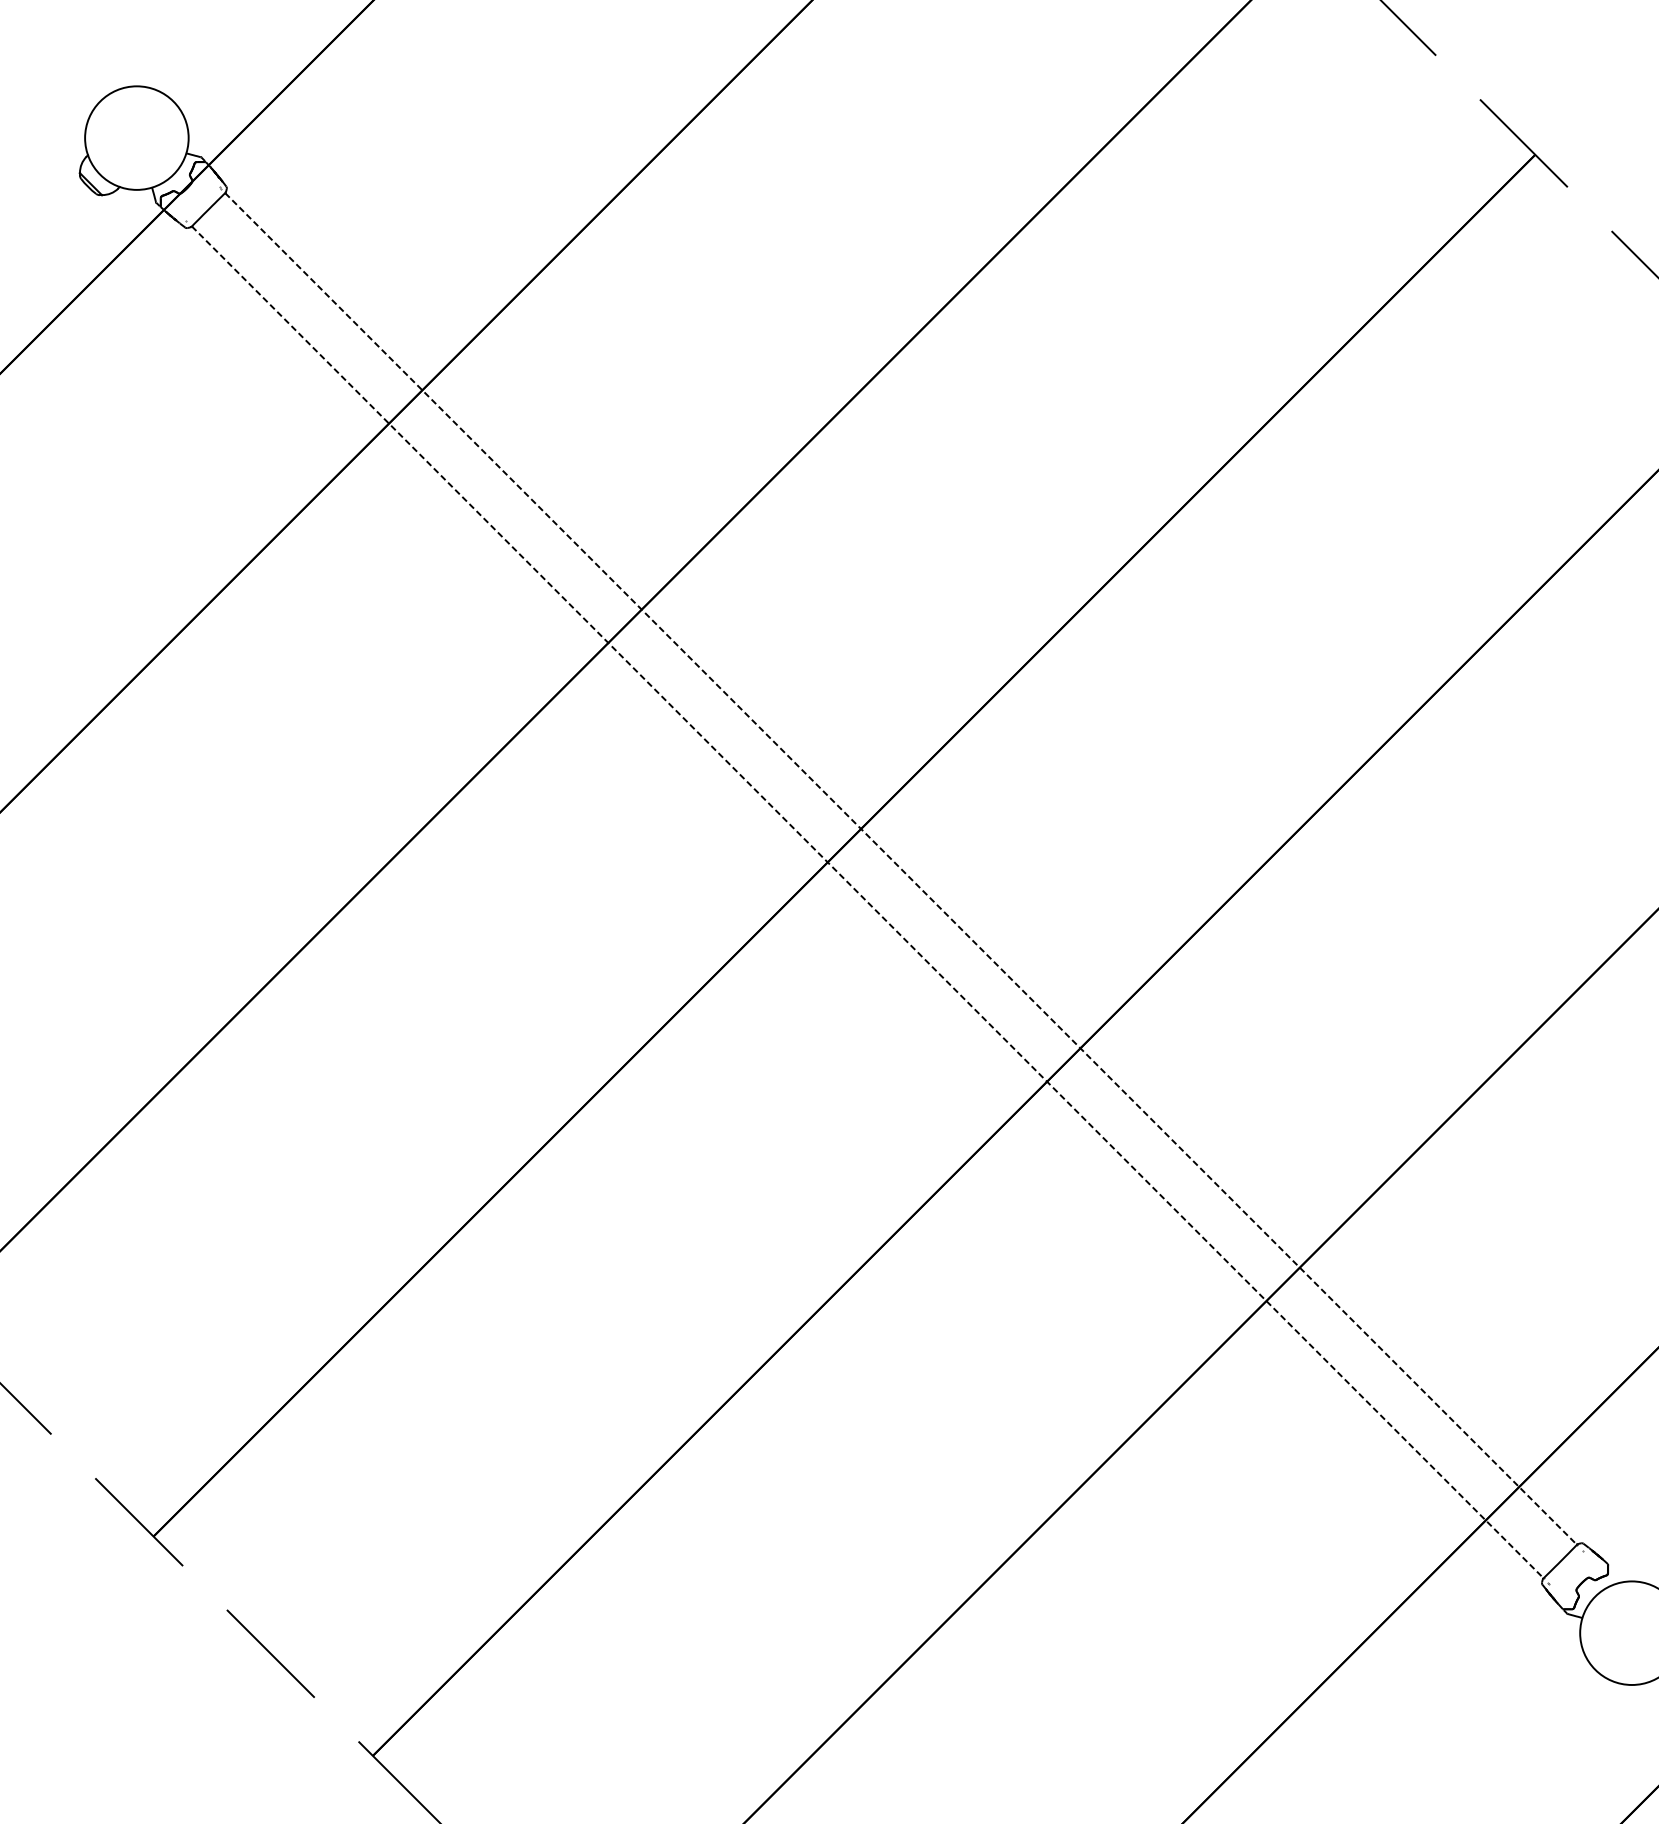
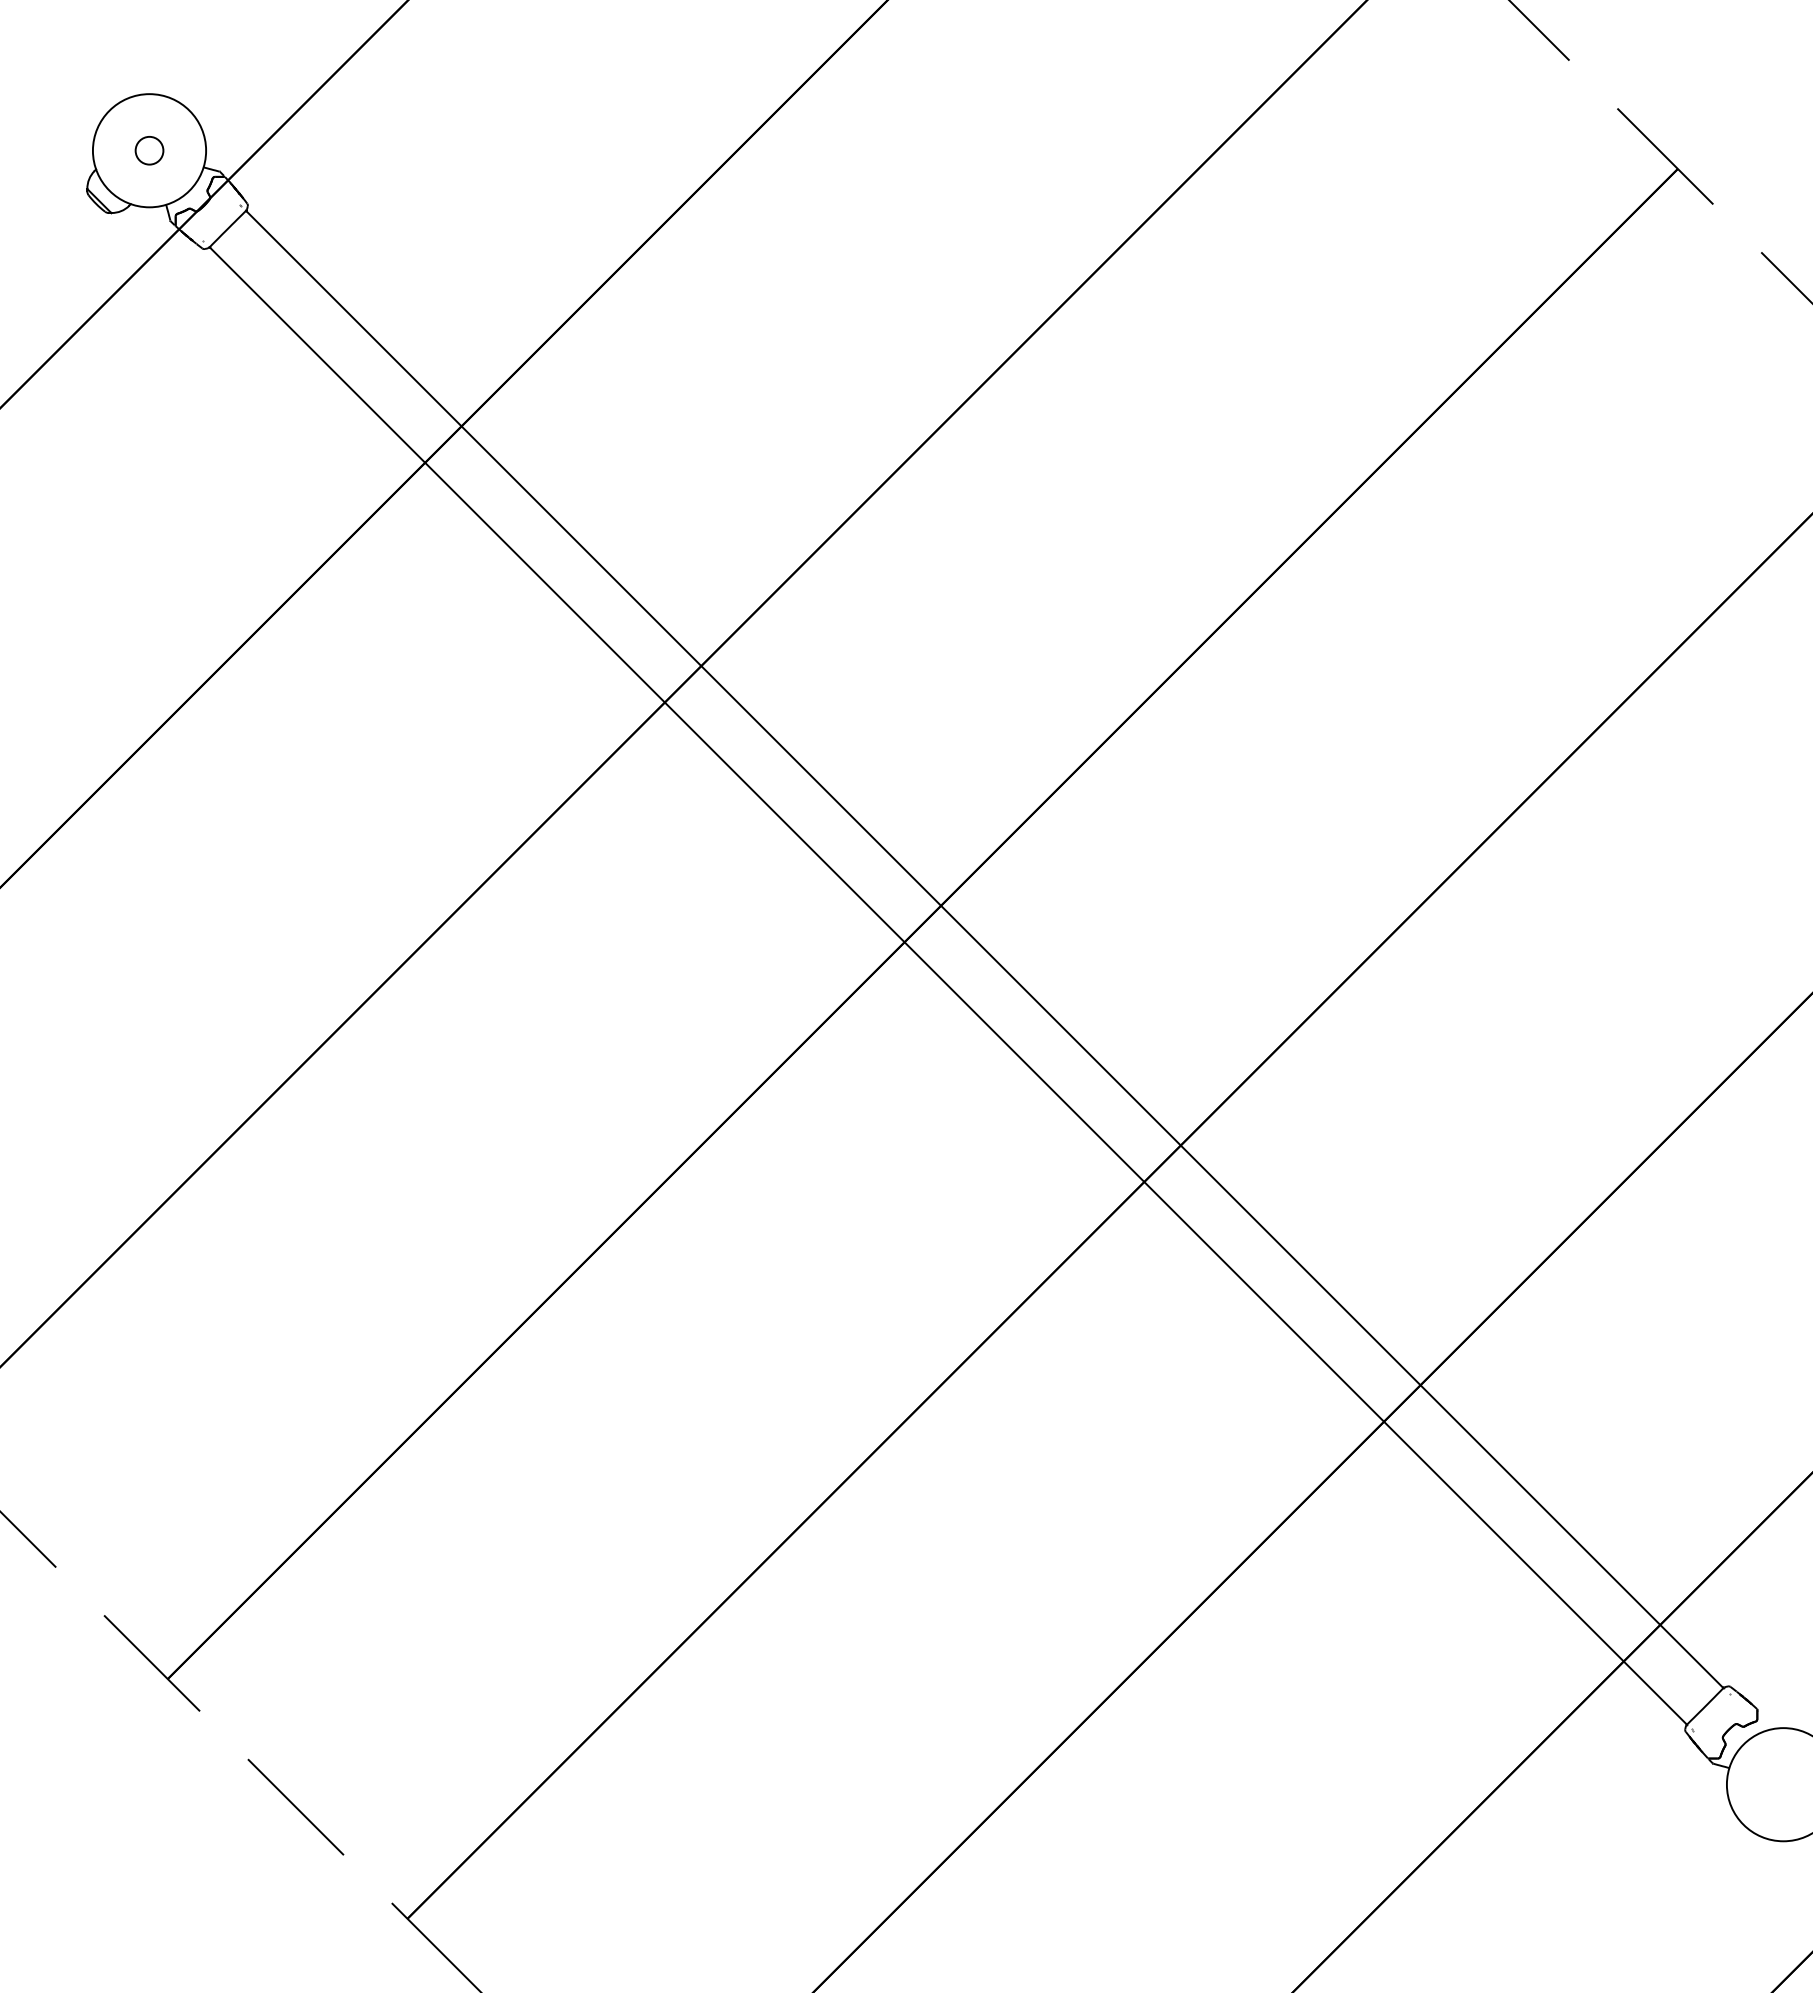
circle: (136, 137) -> (149, 150), added
line: (900, 868) -> (984, 949), dashed -> solid
line: (867, 901) -> (948, 985), dashed -> solid

